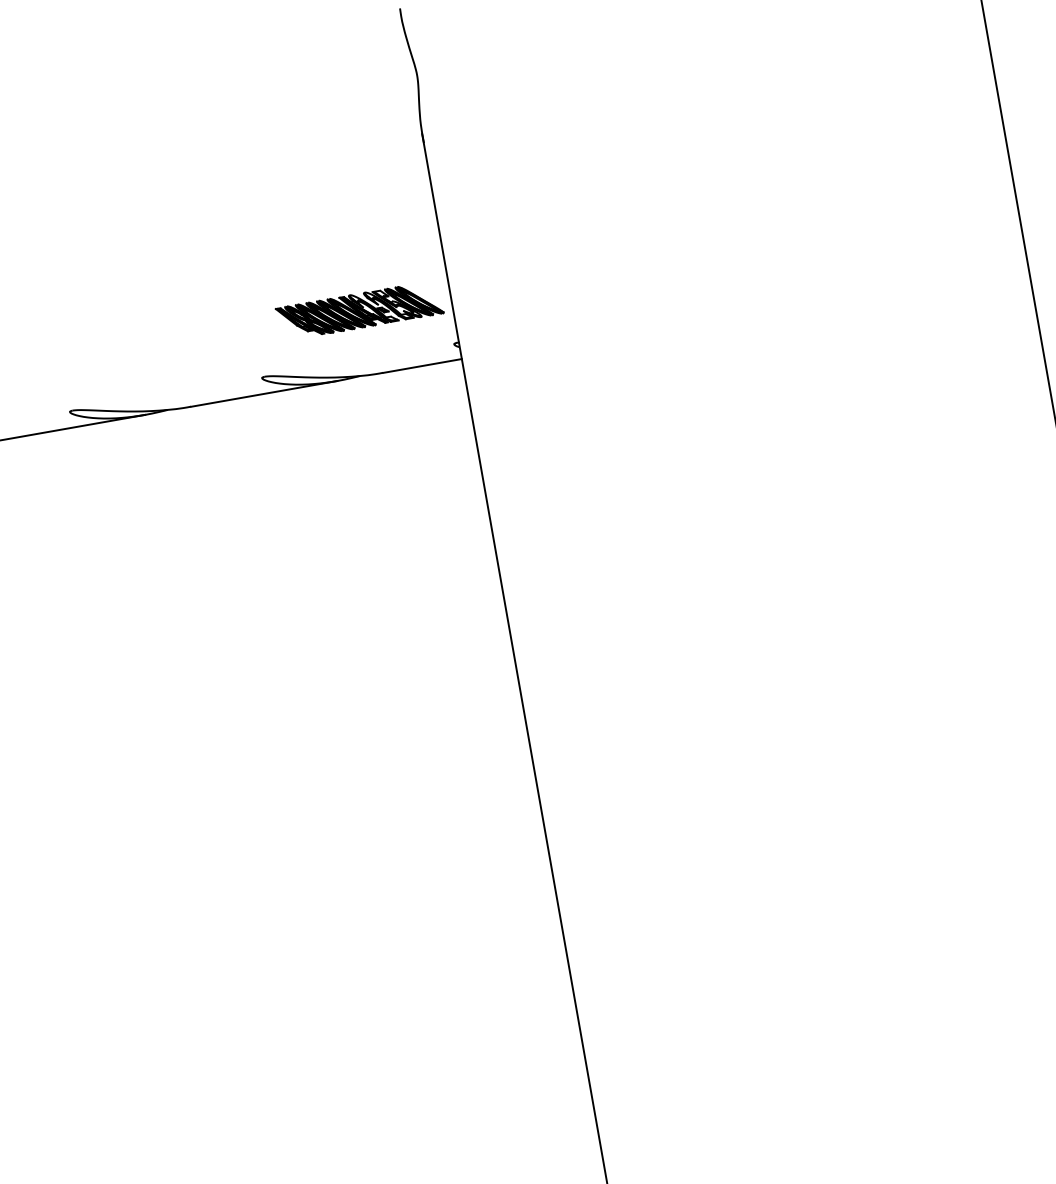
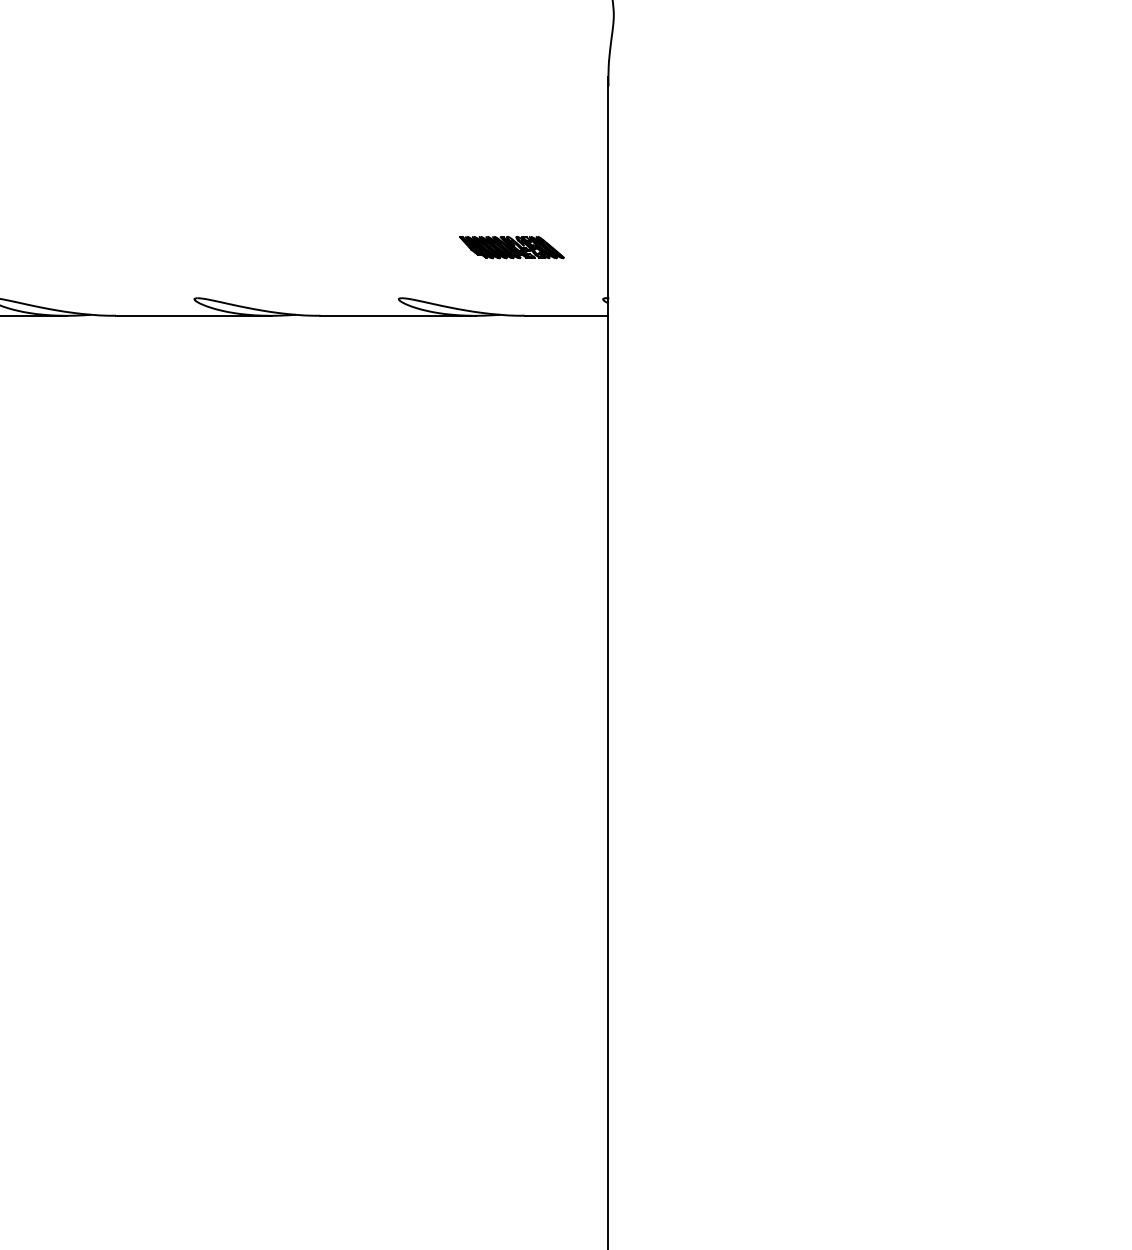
part: (359, 310) -> (511, 247), size x0.6

